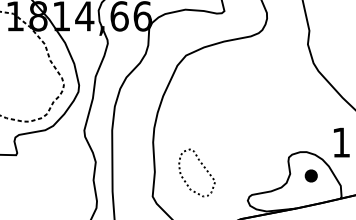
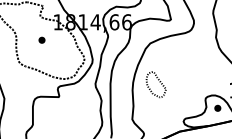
part: (195, 172) -> (155, 84), moved

